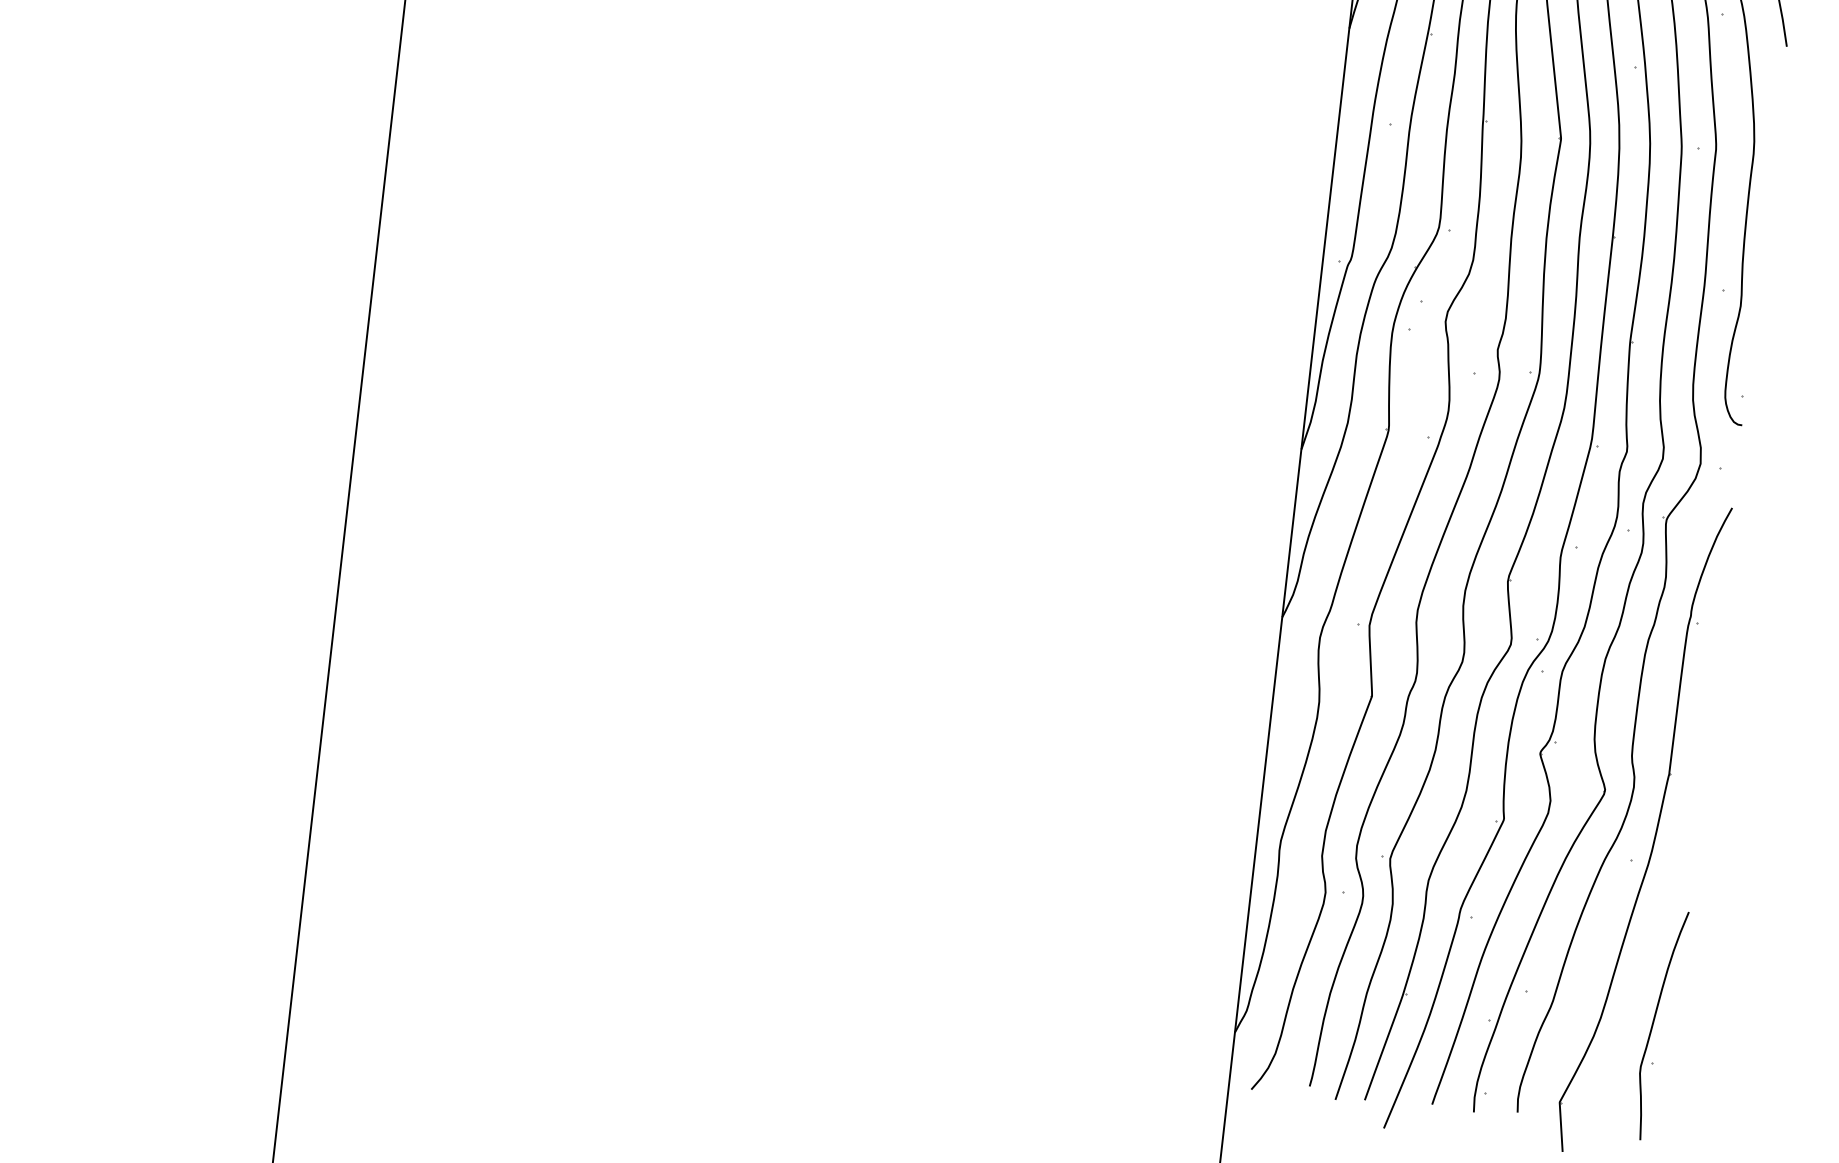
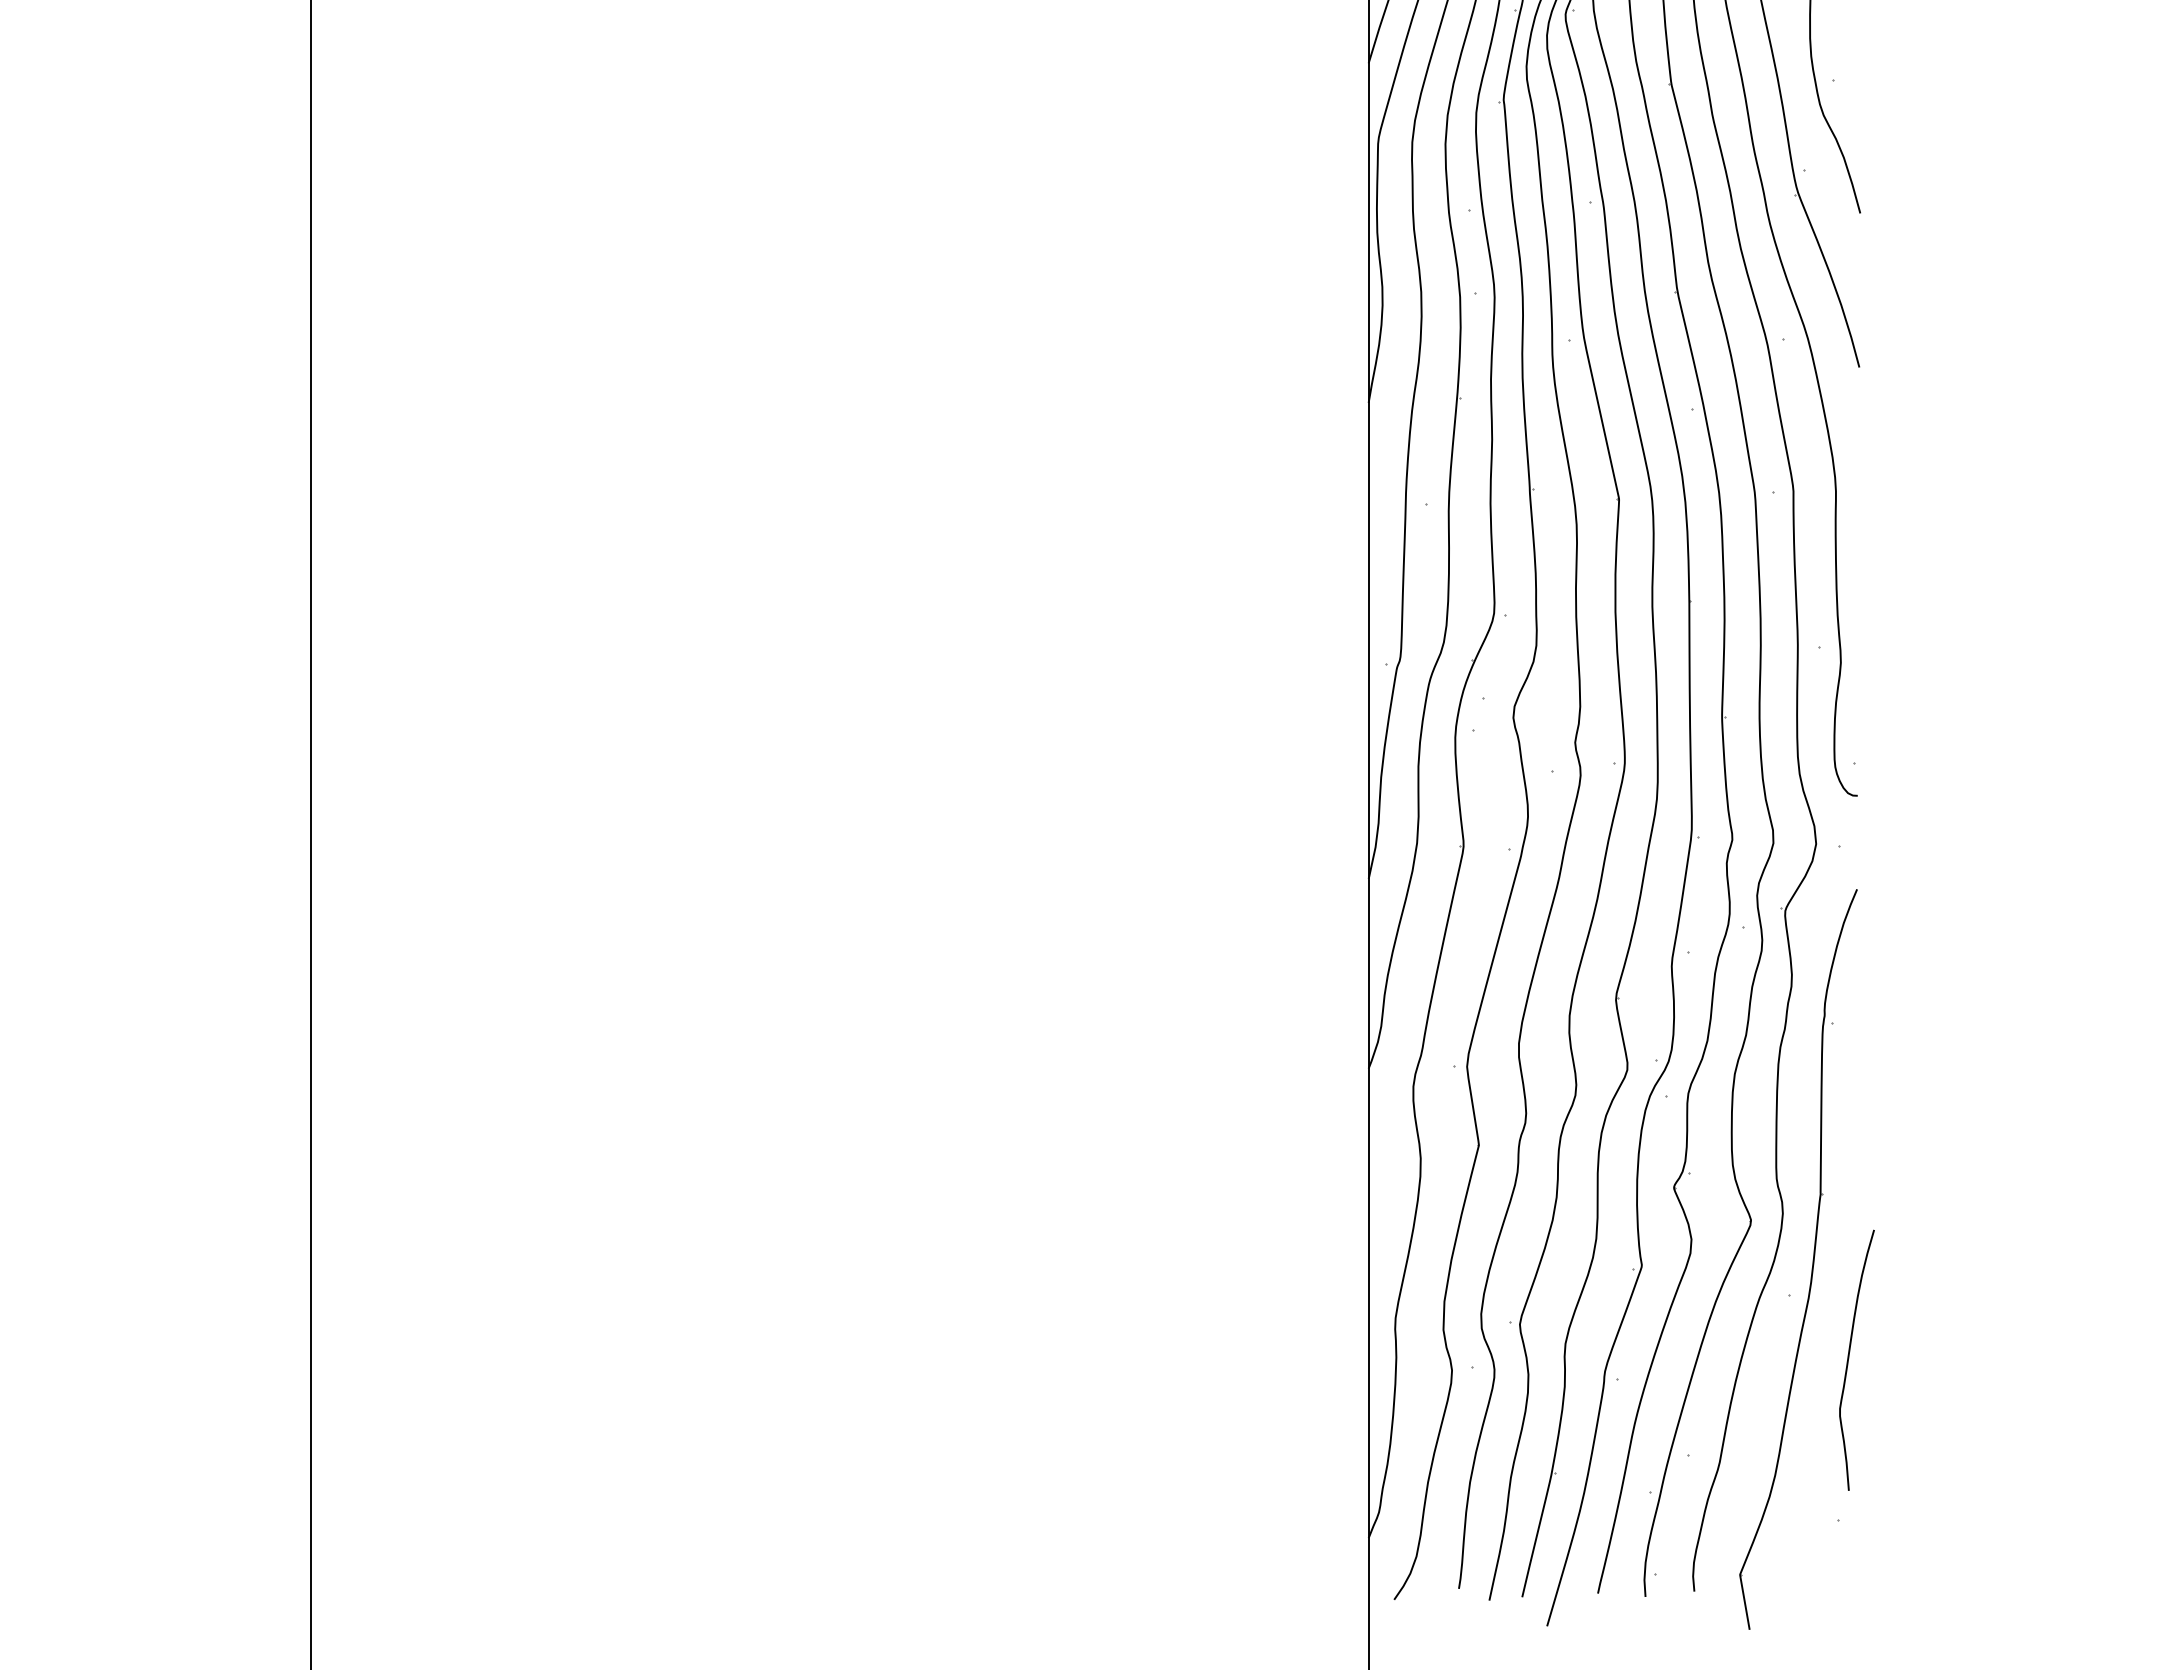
curve: (1654, 1023) -> (1849, 1358), moved

